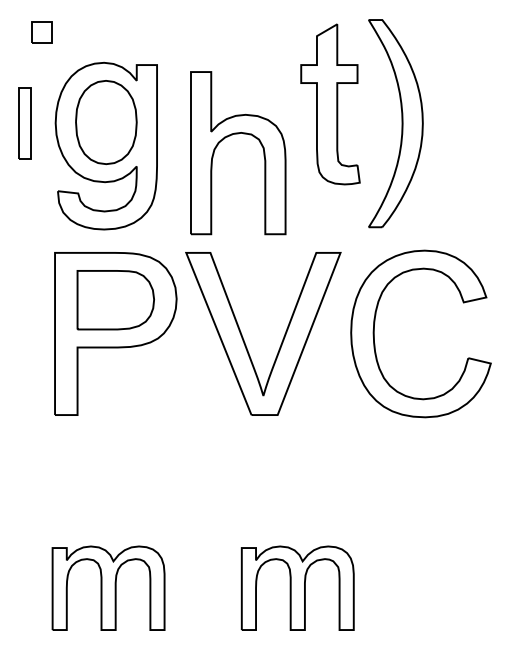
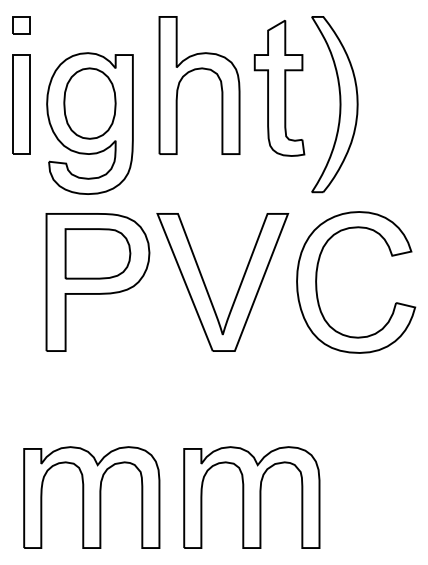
part: (41, 32) -> (21, 25), moved
part: (25, 123) -> (21, 104), size x1.67
part: (233, 135) -> (195, 70), moved
part: (108, 588) -> (91, 497), size x1.43
part: (297, 588) -> (251, 497), size x1.43

